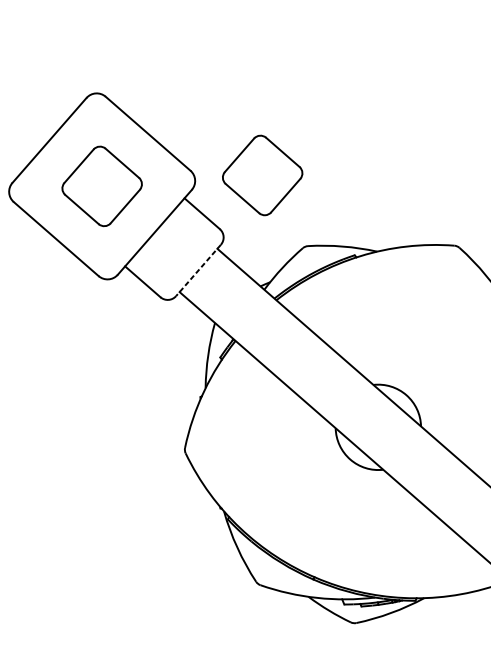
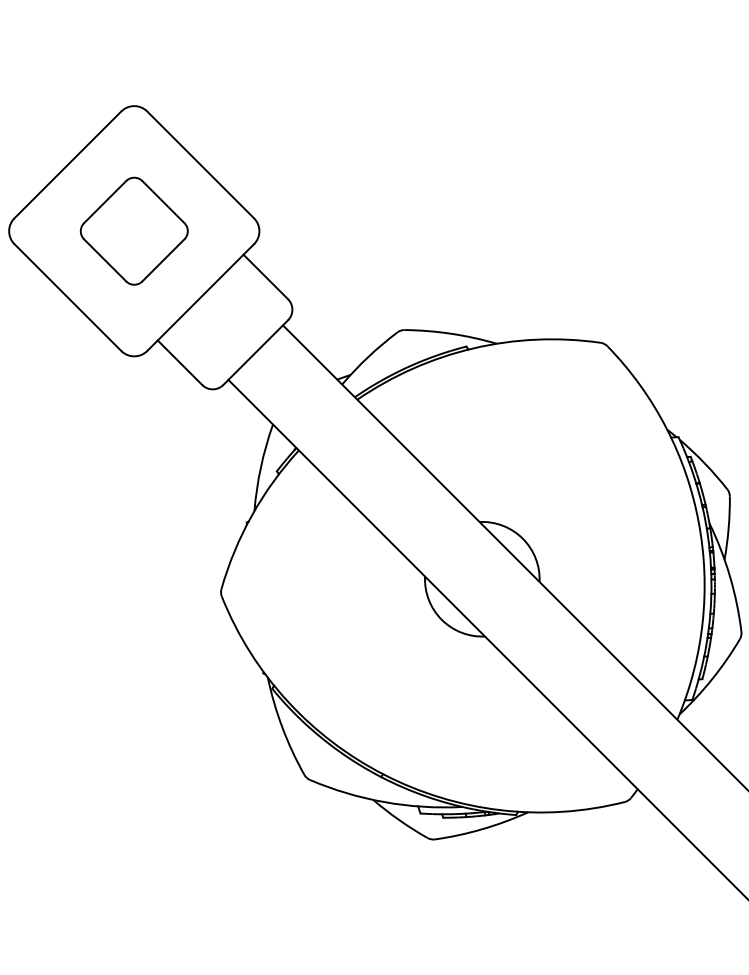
part: (262, 174) -> (349, 230), removed
line: (198, 270) -> (255, 352), dashed -> solid

